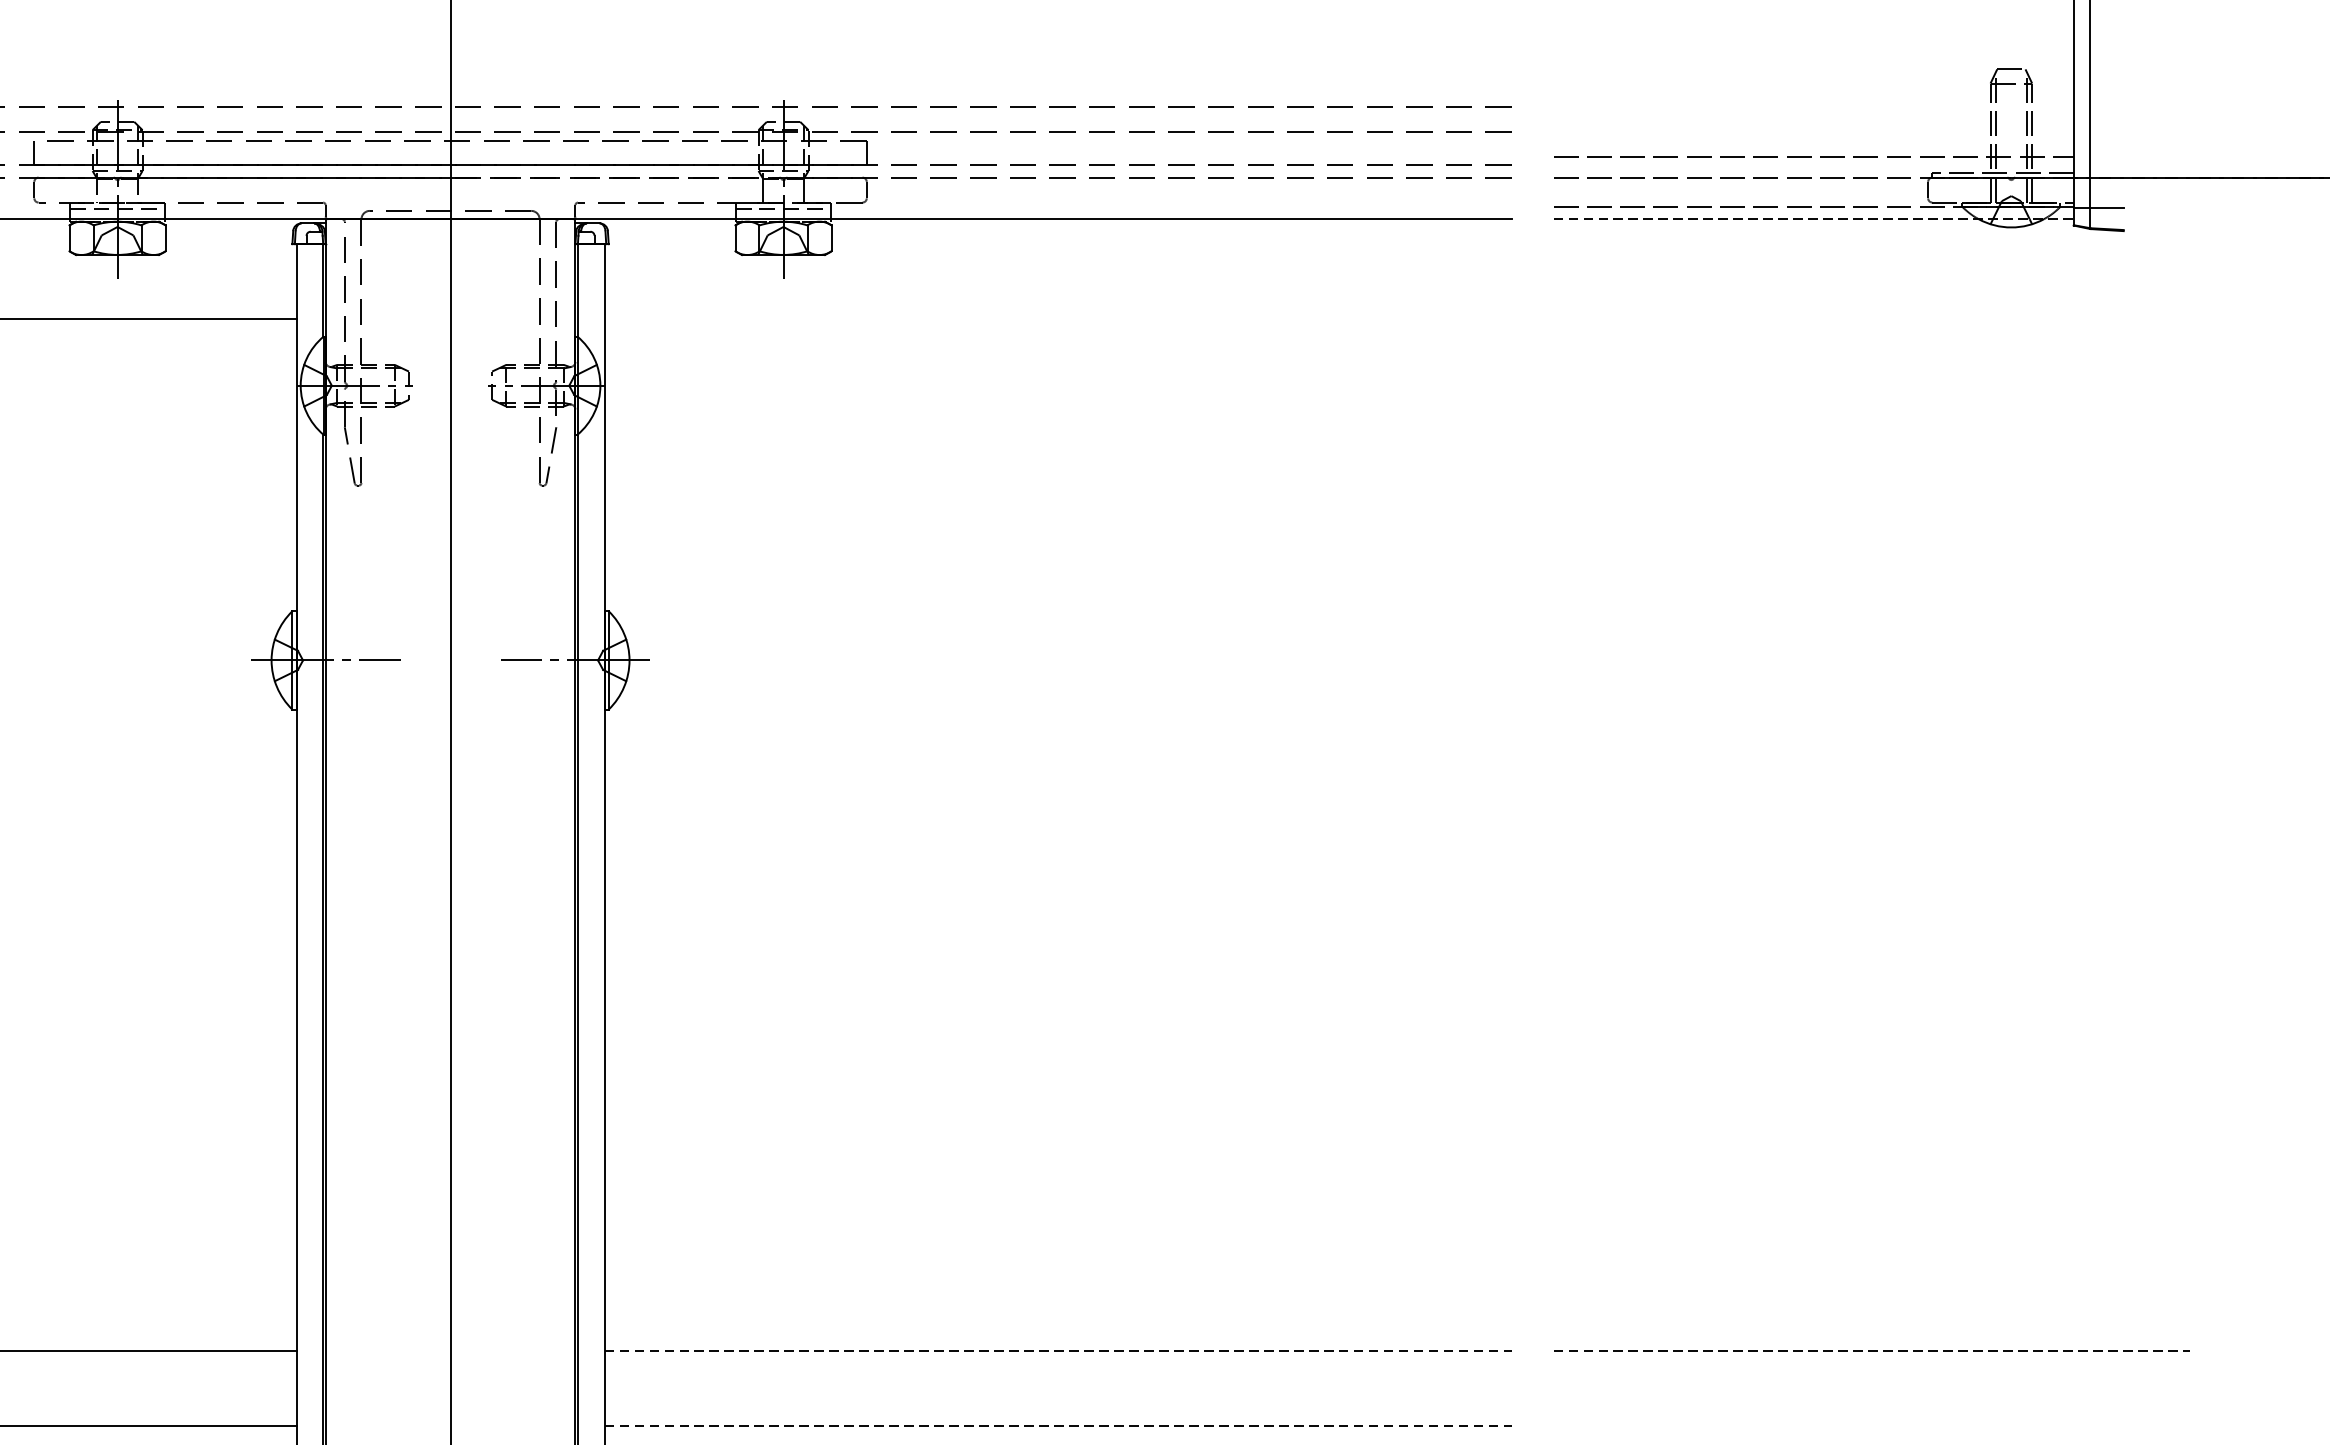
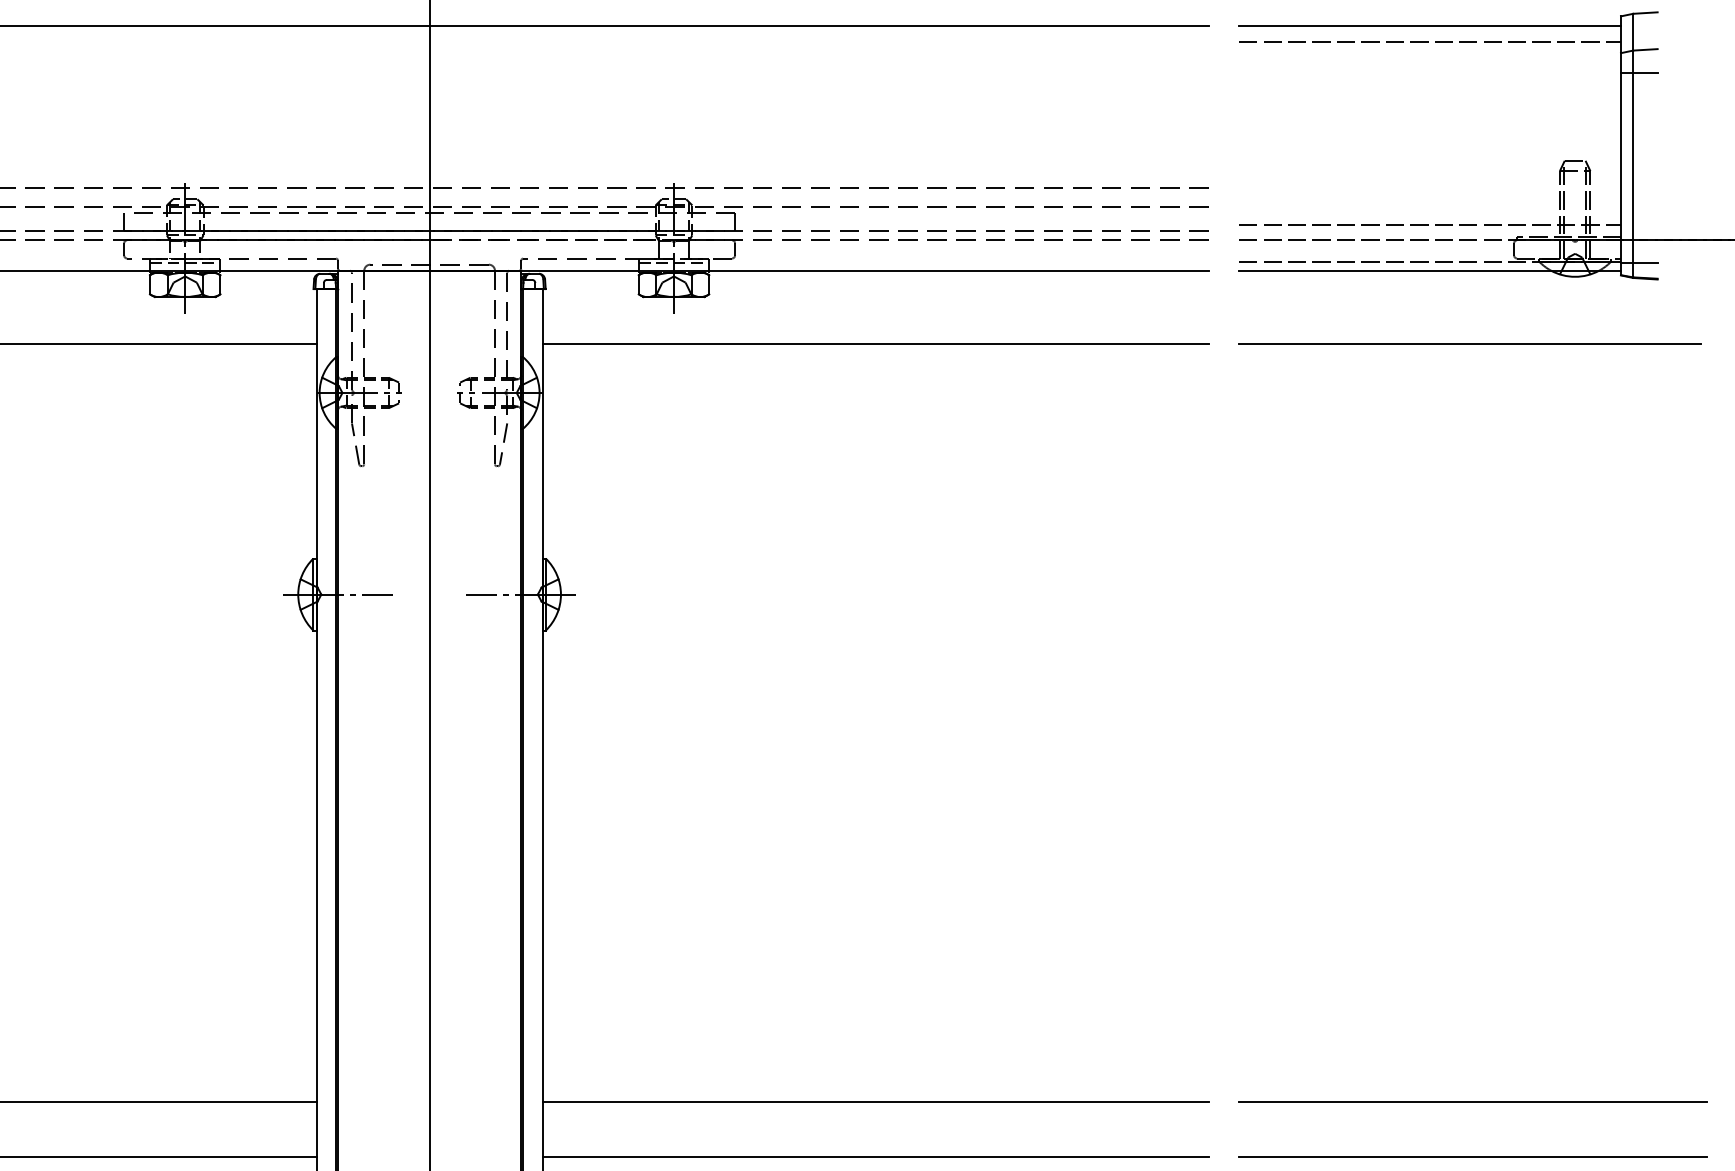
line: (1814, 218) -> (1430, 270), dashed -> solid
line: (1058, 319) -> (875, 344), added
line: (1867, 319) -> (1469, 344), added
line: (1058, 1351) -> (875, 1101), dashed -> solid
line: (1871, 1351) -> (1472, 1101), dashed -> solid
line: (1058, 1426) -> (875, 1156), dashed -> solid
line: (1871, 1426) -> (1472, 1156), added

